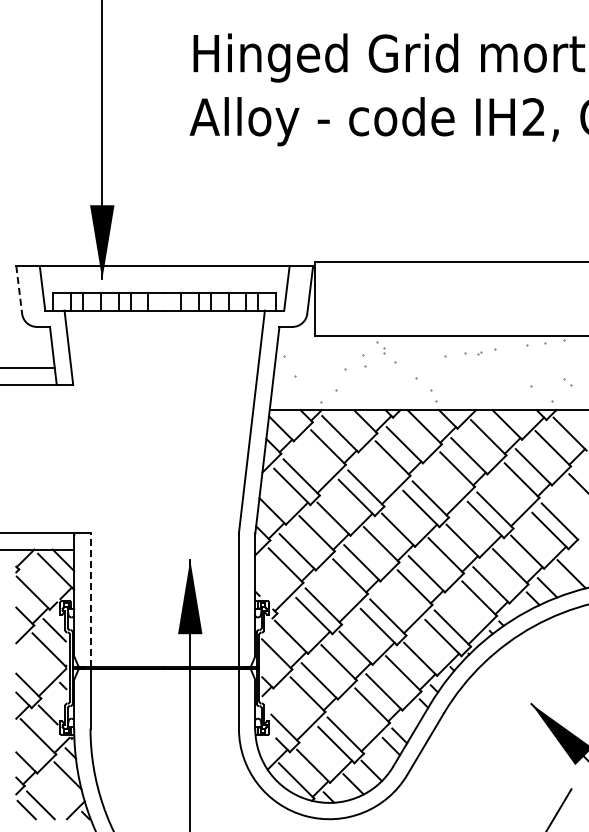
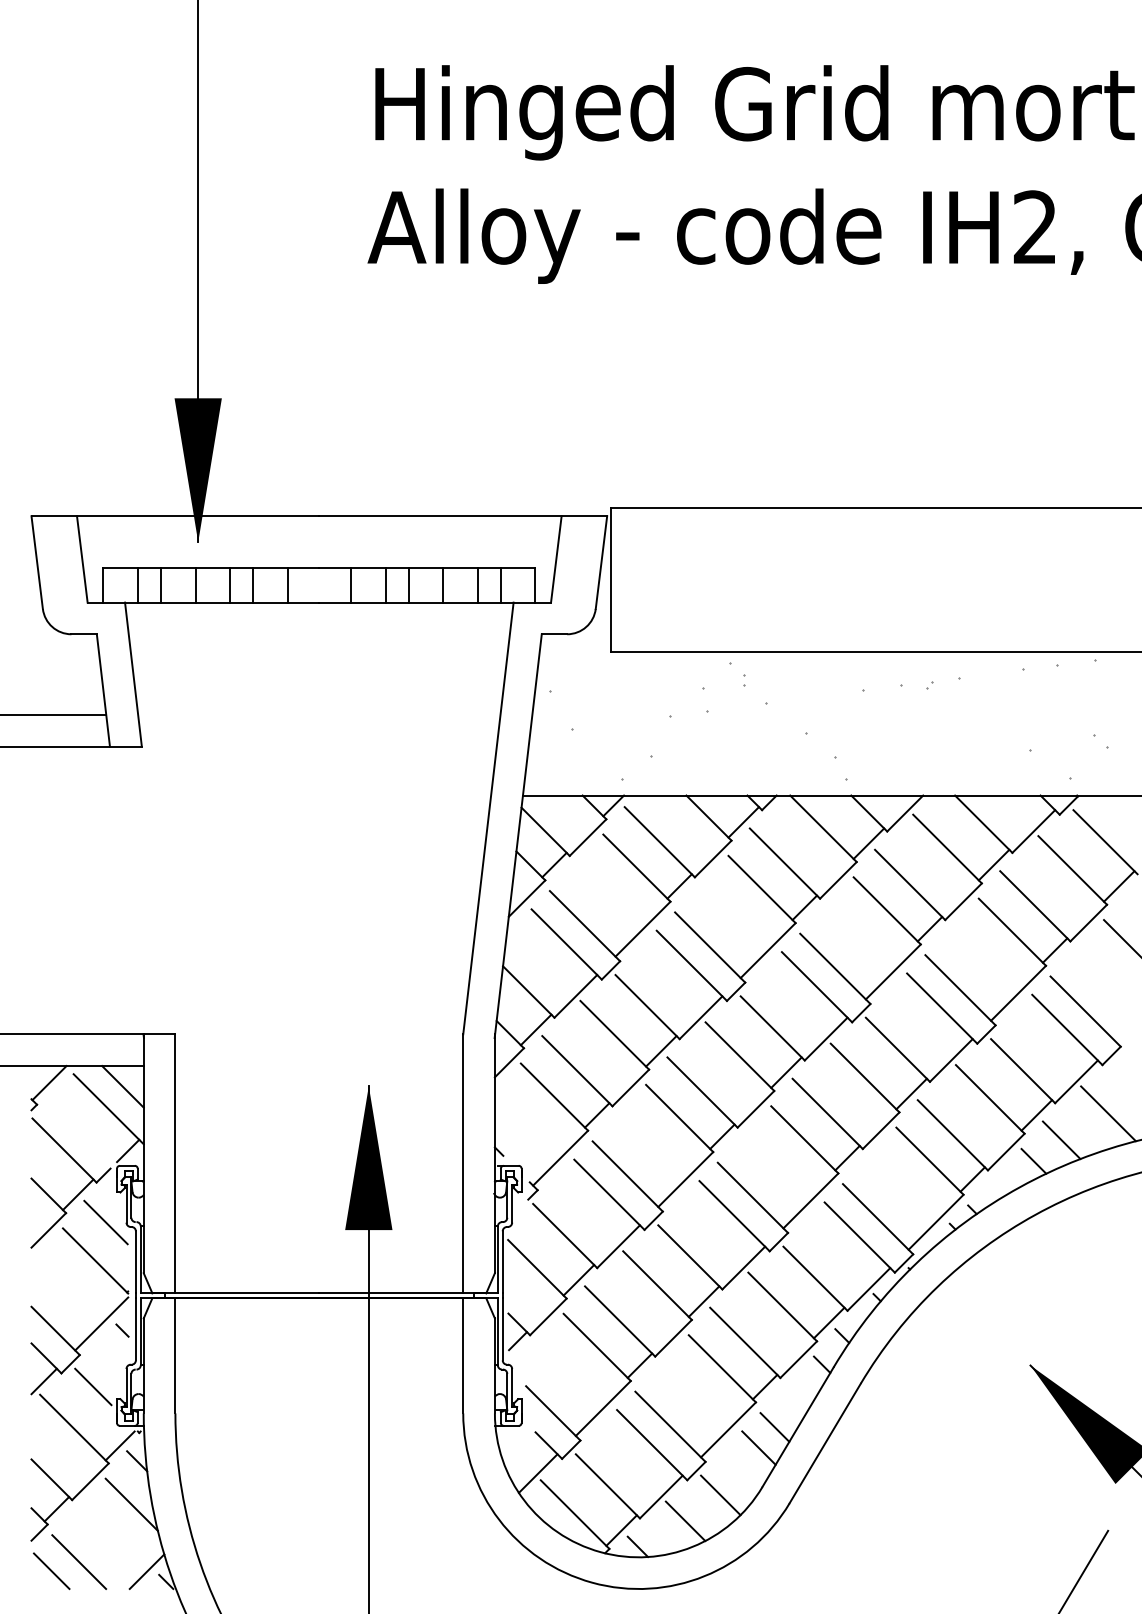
line: (19, 290) -> (37, 563), dashed -> solid
line: (90, 600) -> (175, 1164), dashed -> solid

